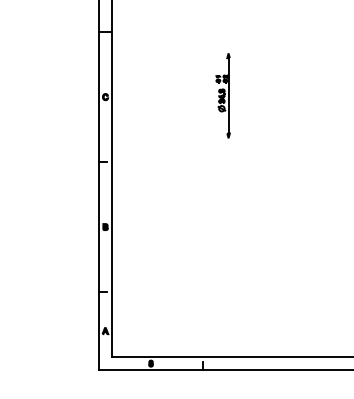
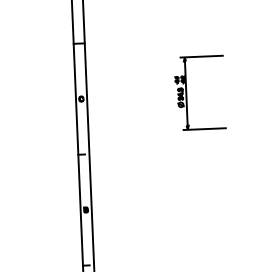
line: (248, 53) -> (201, 56), added
line: (248, 138) -> (204, 129), added

